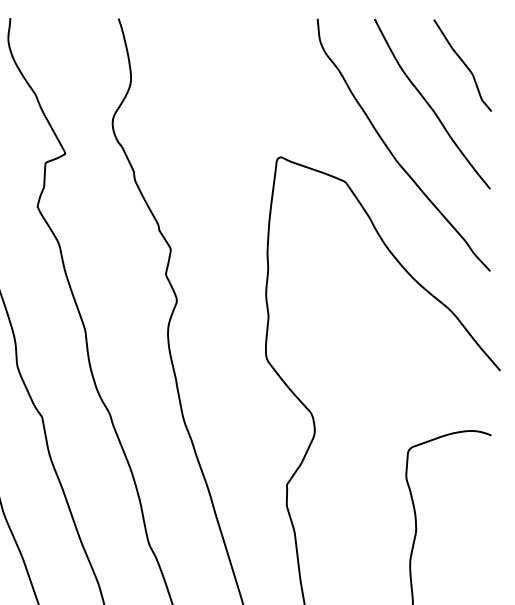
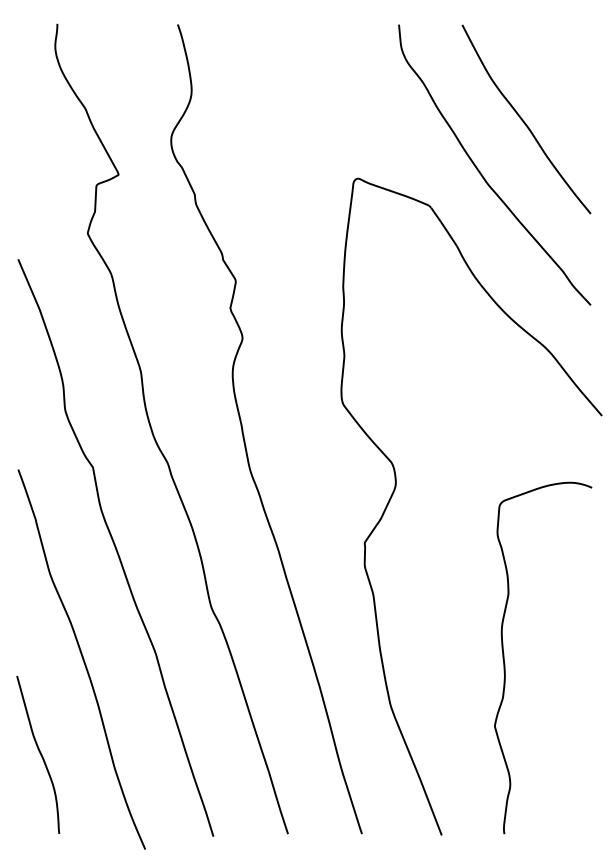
curve: (462, 63) -> (560, 74), removed

